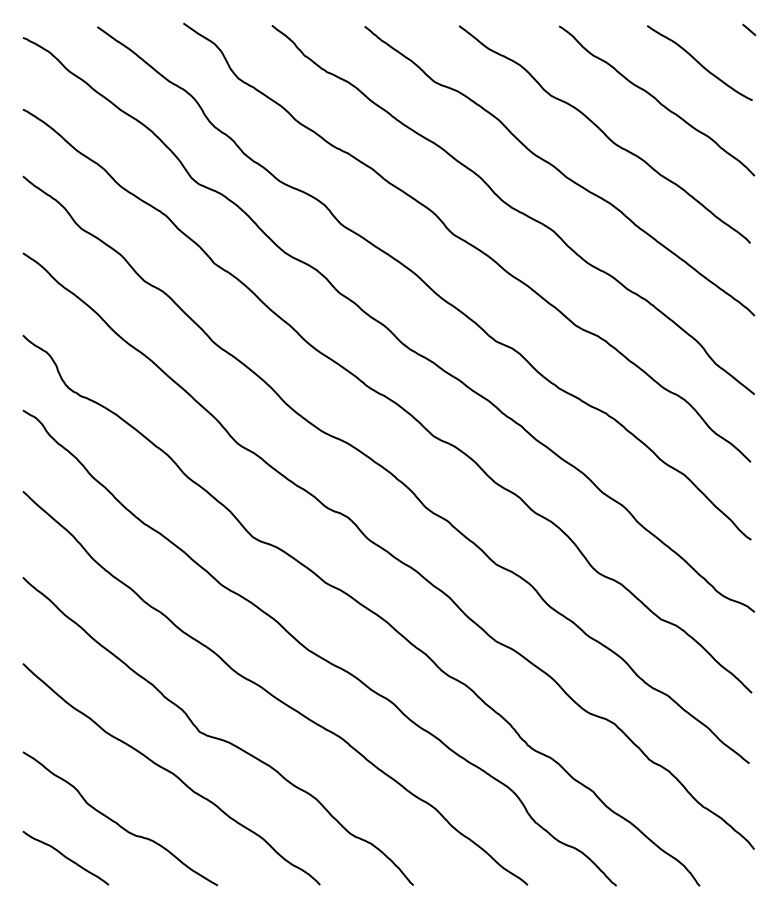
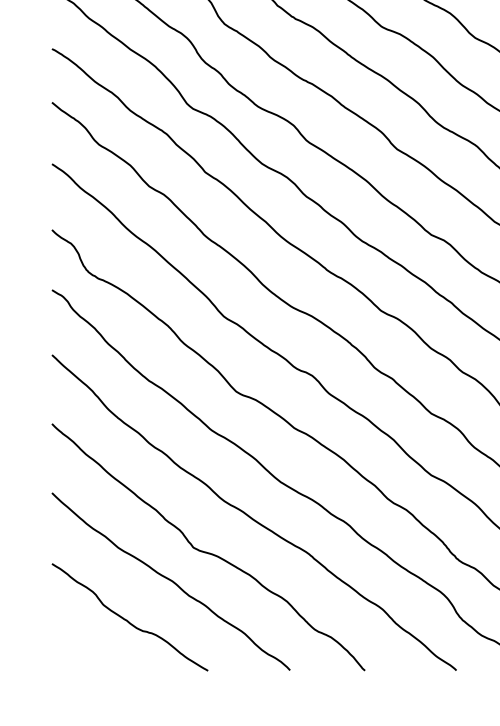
curve: (65, 857) -> (86, 648), removed

